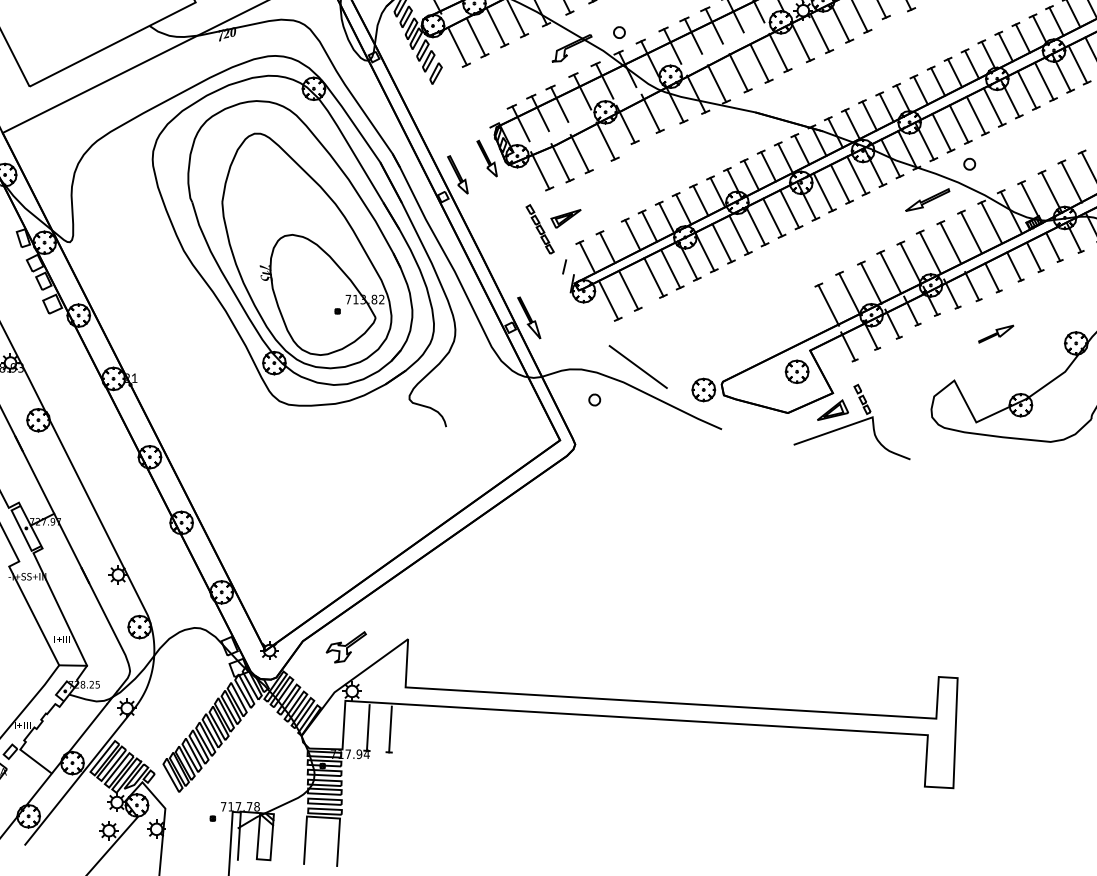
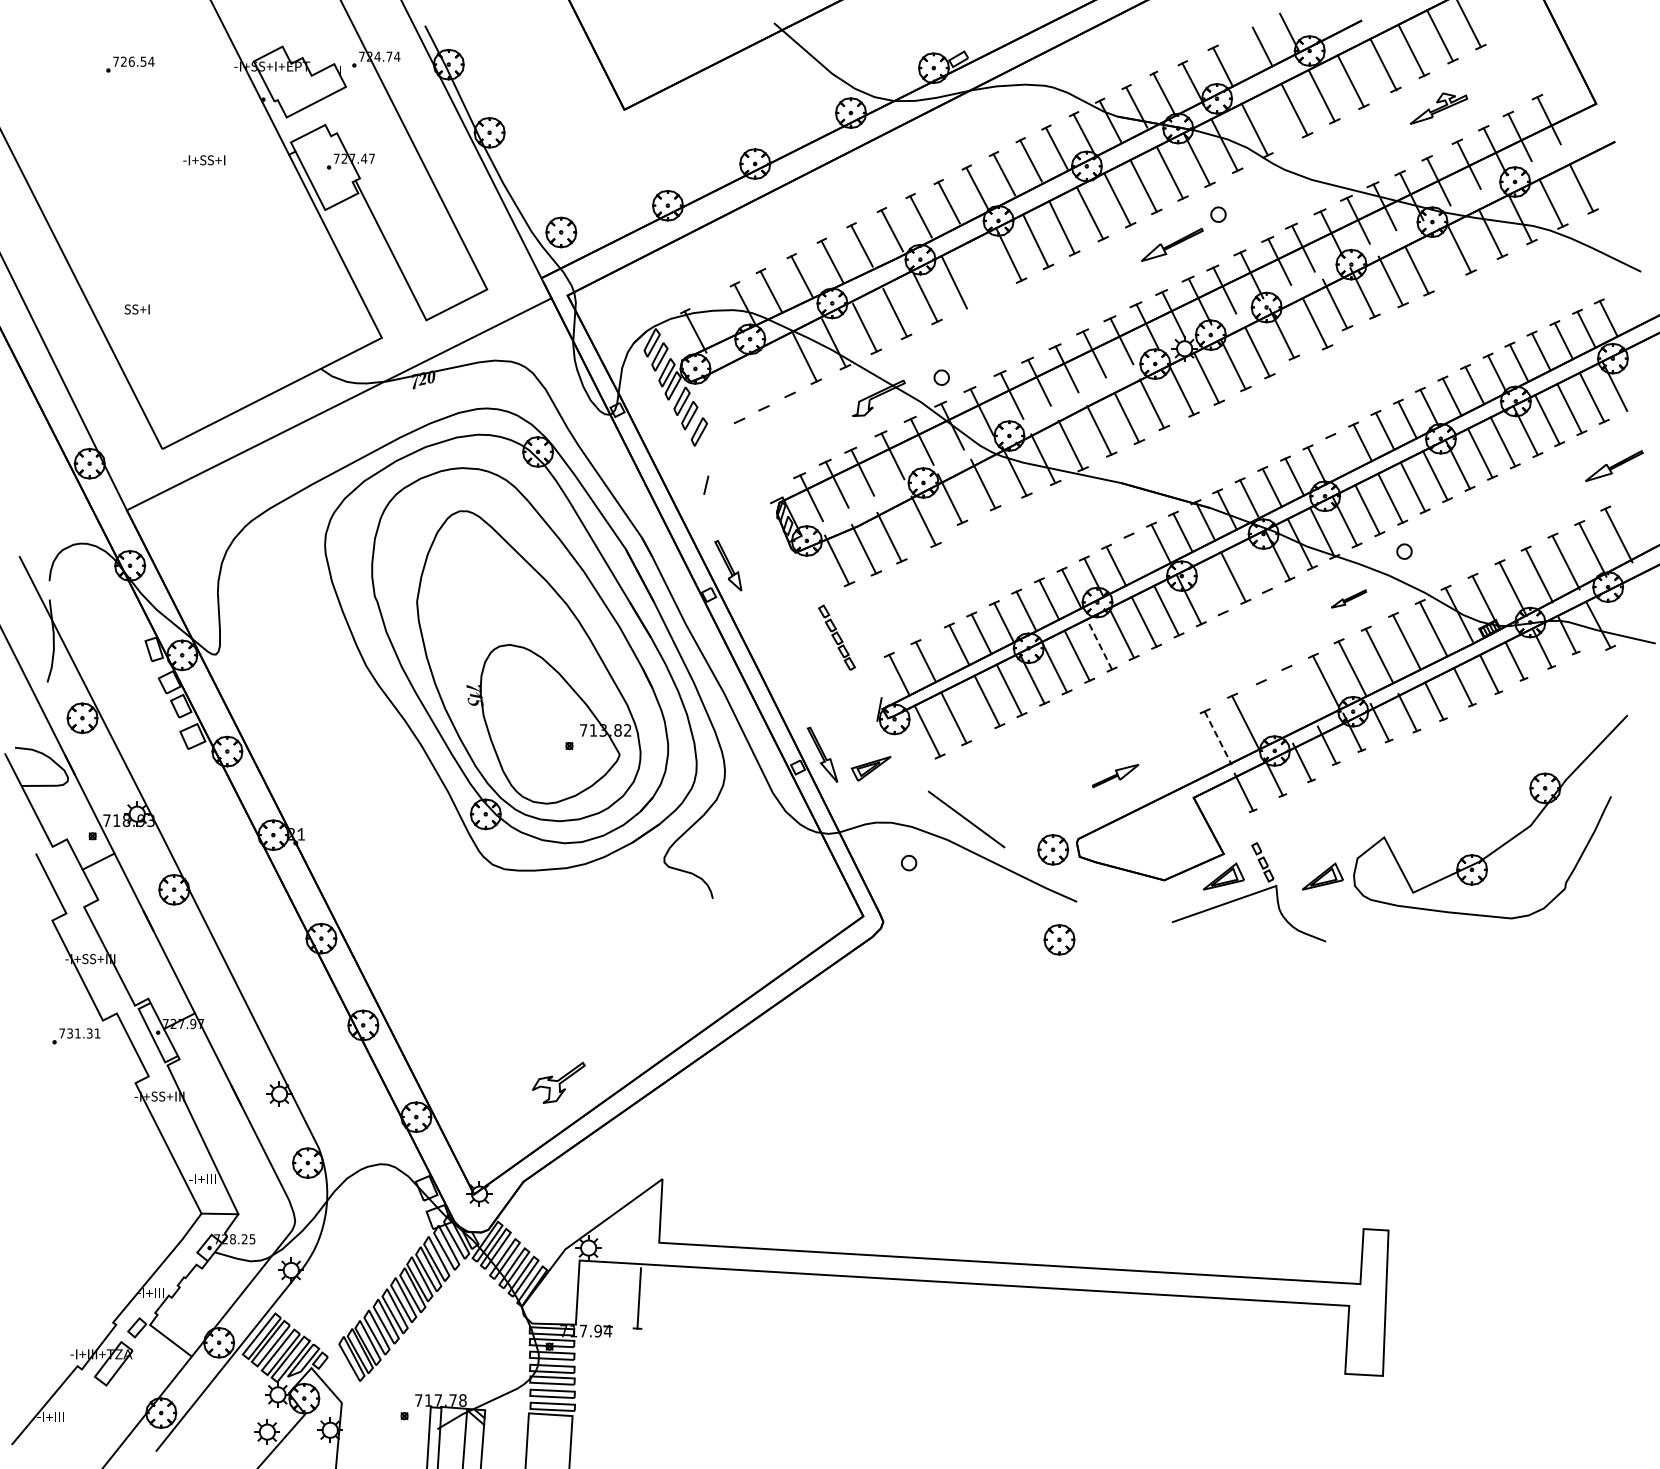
line: (495, 27) -> (778, 370), removed
line: (476, 37) -> (752, 384), removed
line: (458, 46) -> (728, 396), removed
line: (920, 90) -> (1339, 454), removed
part: (486, 158) -> (766, 543), removed
line: (768, 166) -> (1138, 554), removed
line: (856, 174) -> (1254, 565), removed
line: (822, 192) -> (1210, 588), removed
part: (927, 199) -> (1348, 598), size x0.6
part: (565, 218) -> (870, 768), moved
line: (738, 234) -> (1099, 644), solid -> dashed
line: (564, 266) -> (706, 484), moved
line: (890, 272) -> (1299, 694), removed
line: (871, 283) -> (1274, 708), removed
line: (828, 305) -> (1218, 738), solid -> dashed
part: (996, 334) -> (1115, 776), moved
part: (797, 371) -> (1059, 939), moved
part: (907, 410) -> (1322, 876), added
part: (346, 647) -> (558, 1082), moved
line: (367, 728) -> (609, 1296), removed

